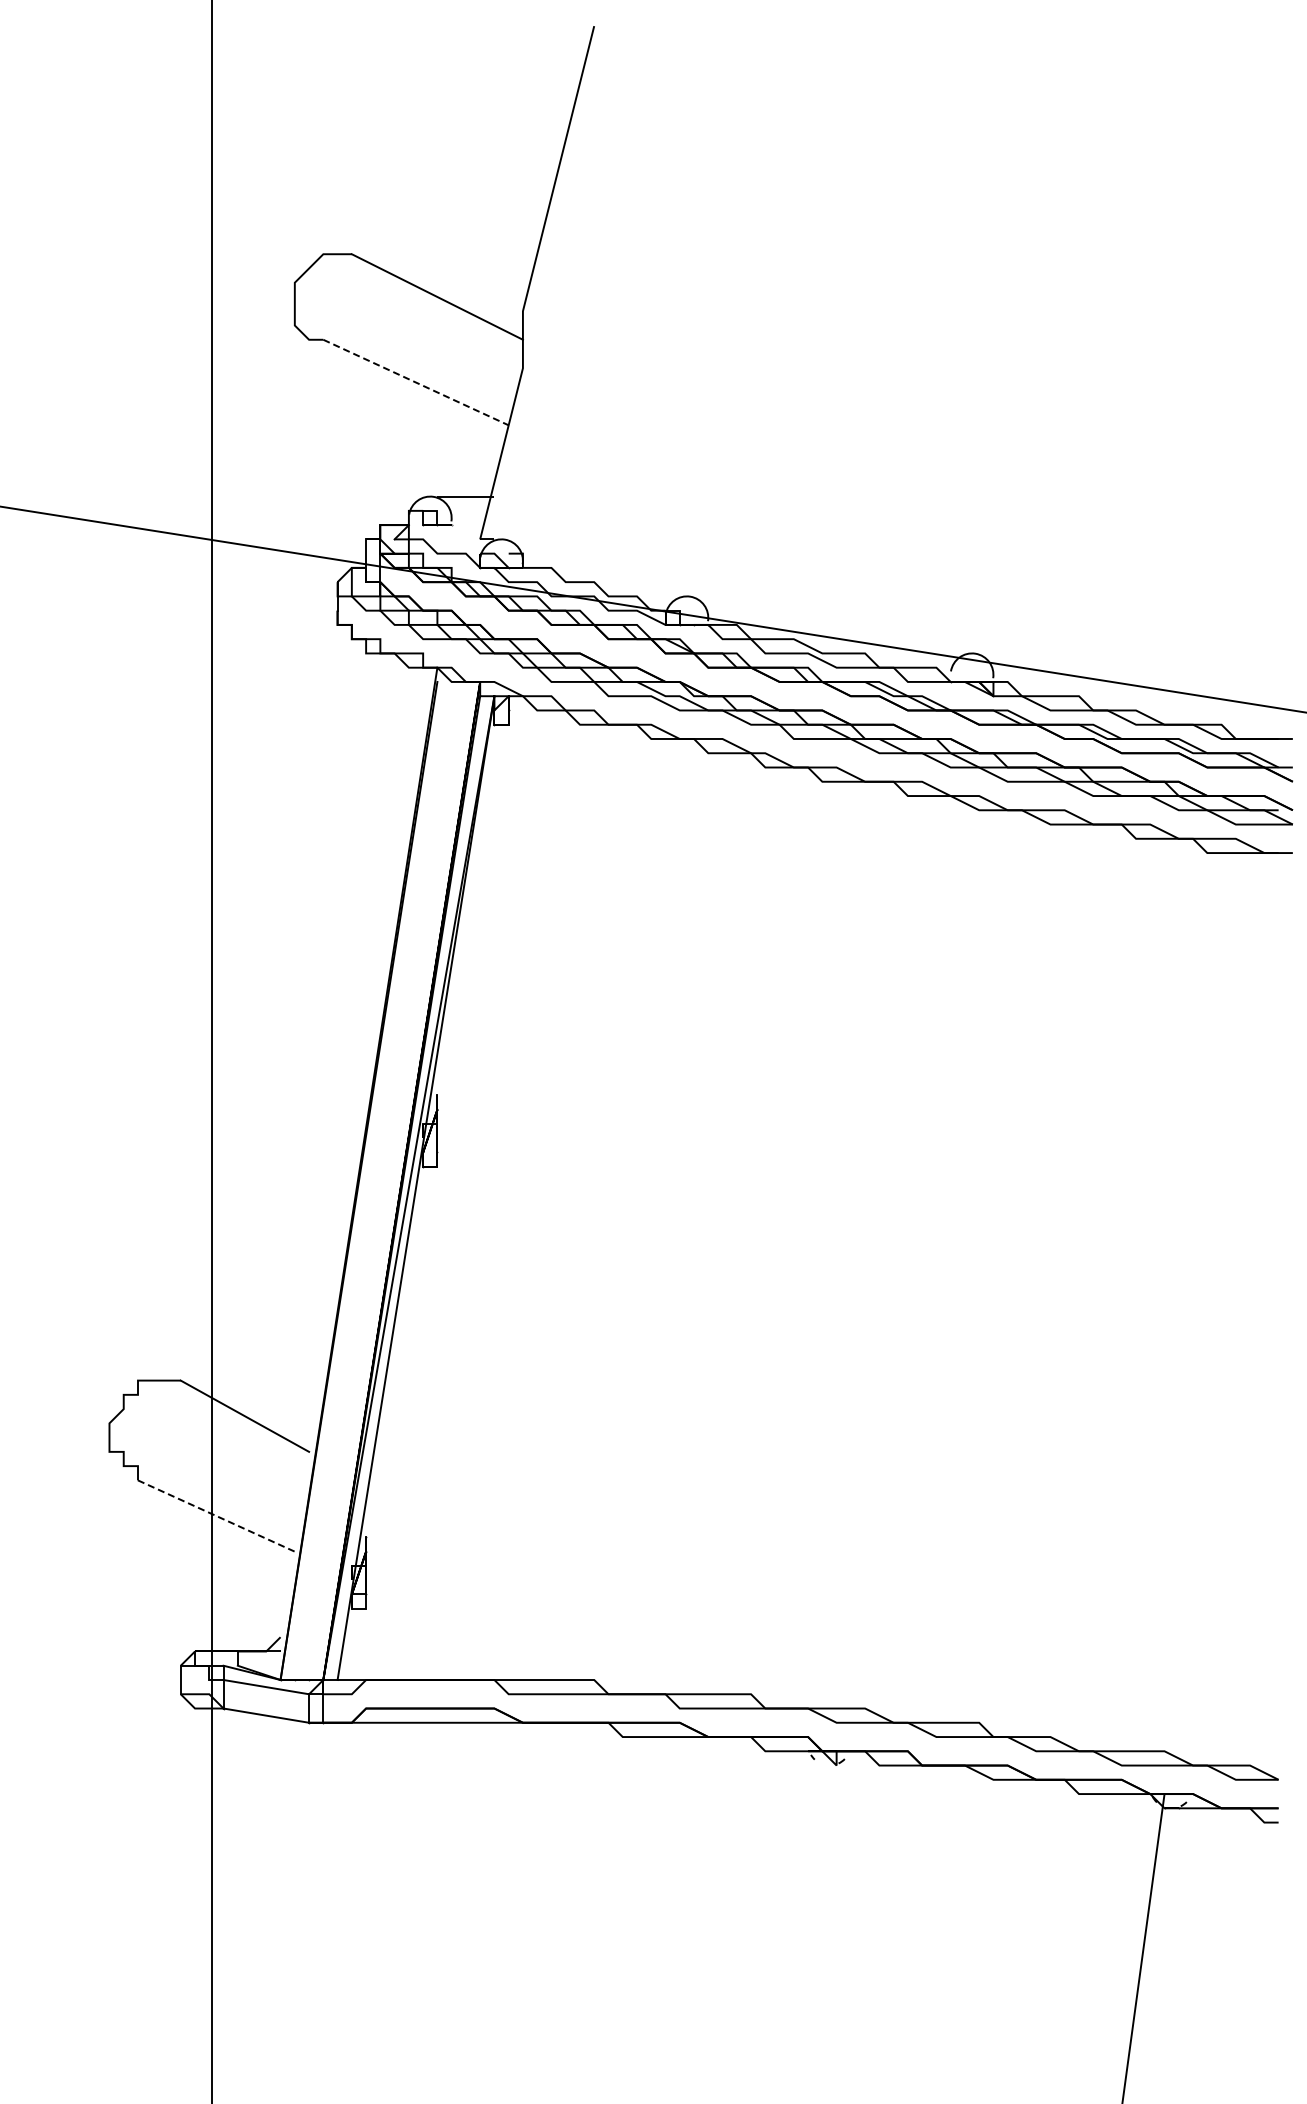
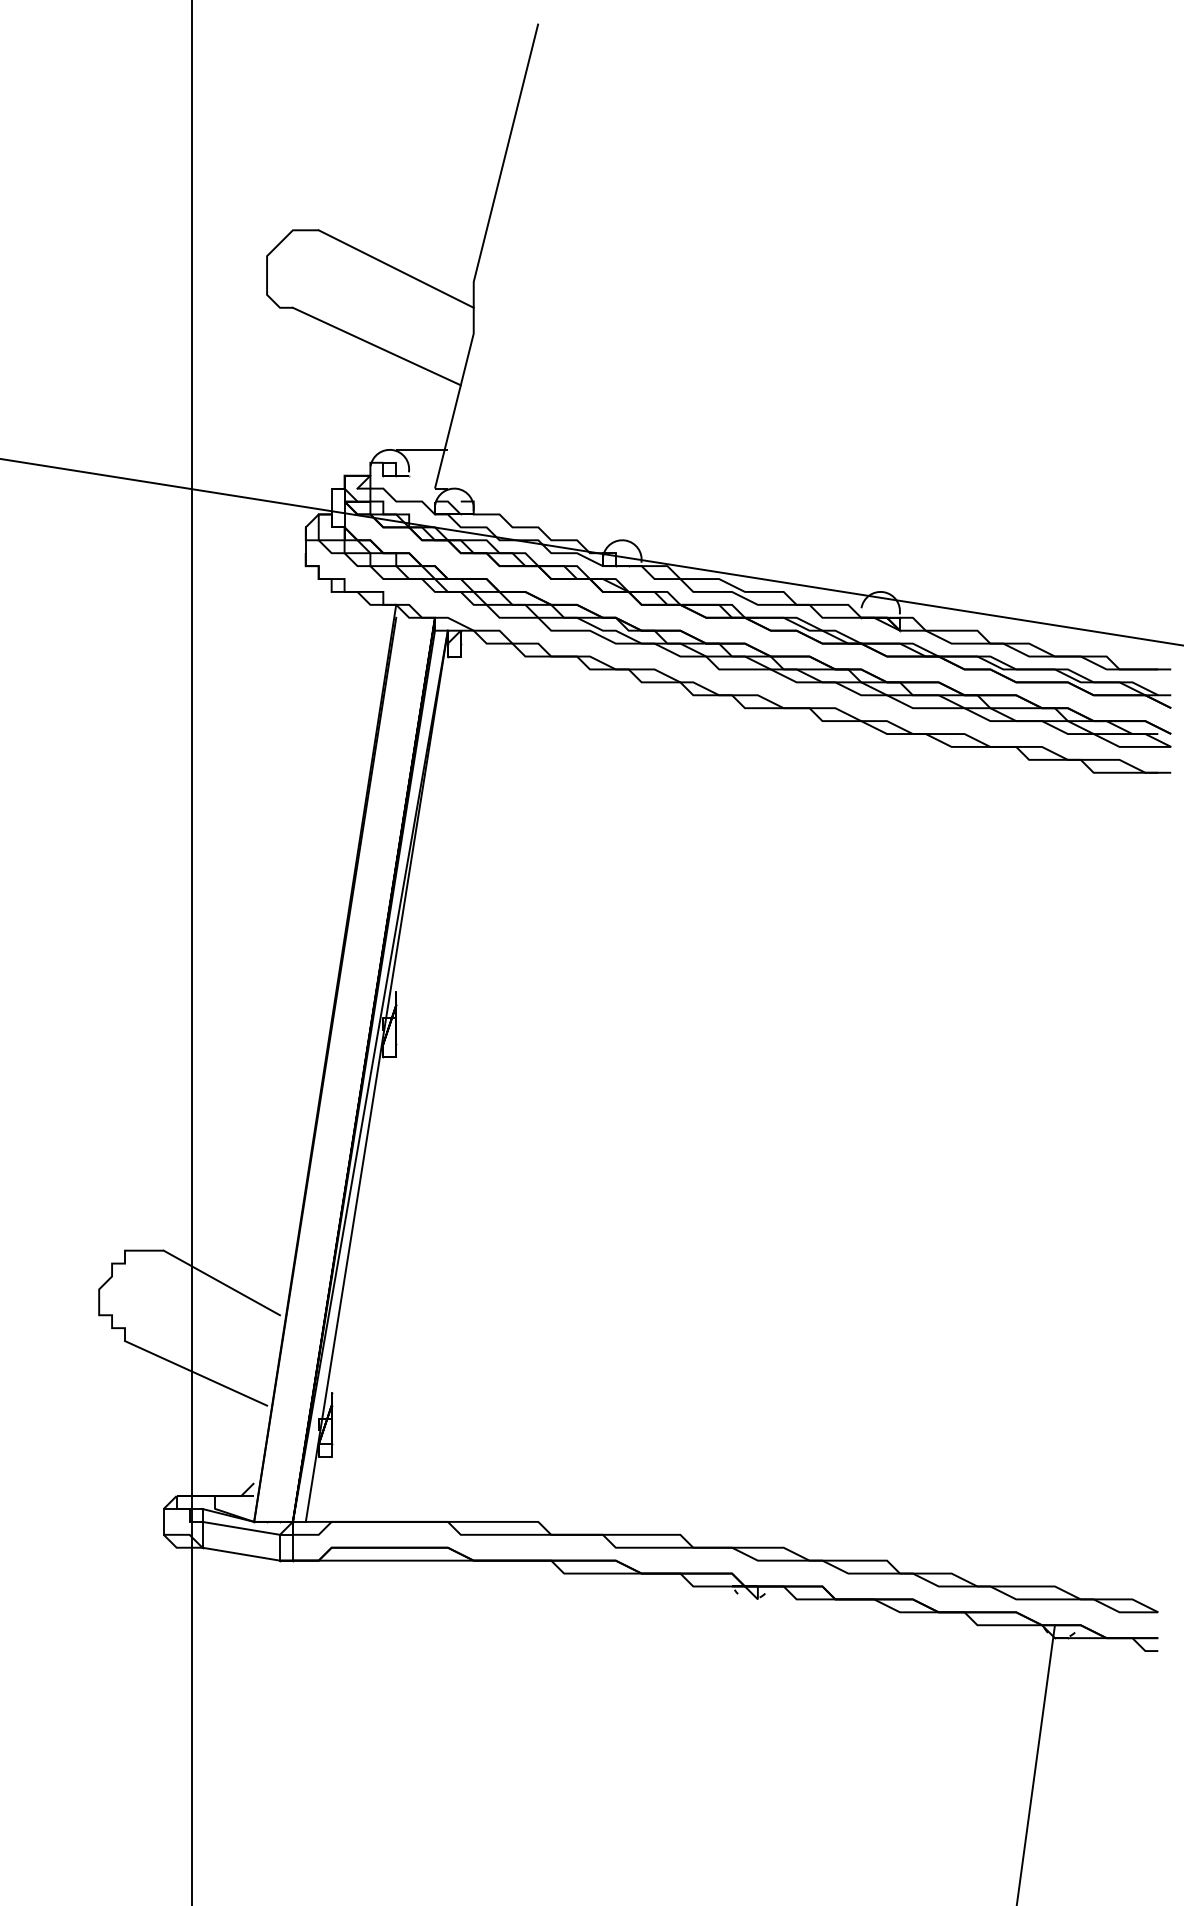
line: (416, 382) -> (377, 346), dashed -> solid
line: (216, 1516) -> (196, 1373), dashed -> solid

